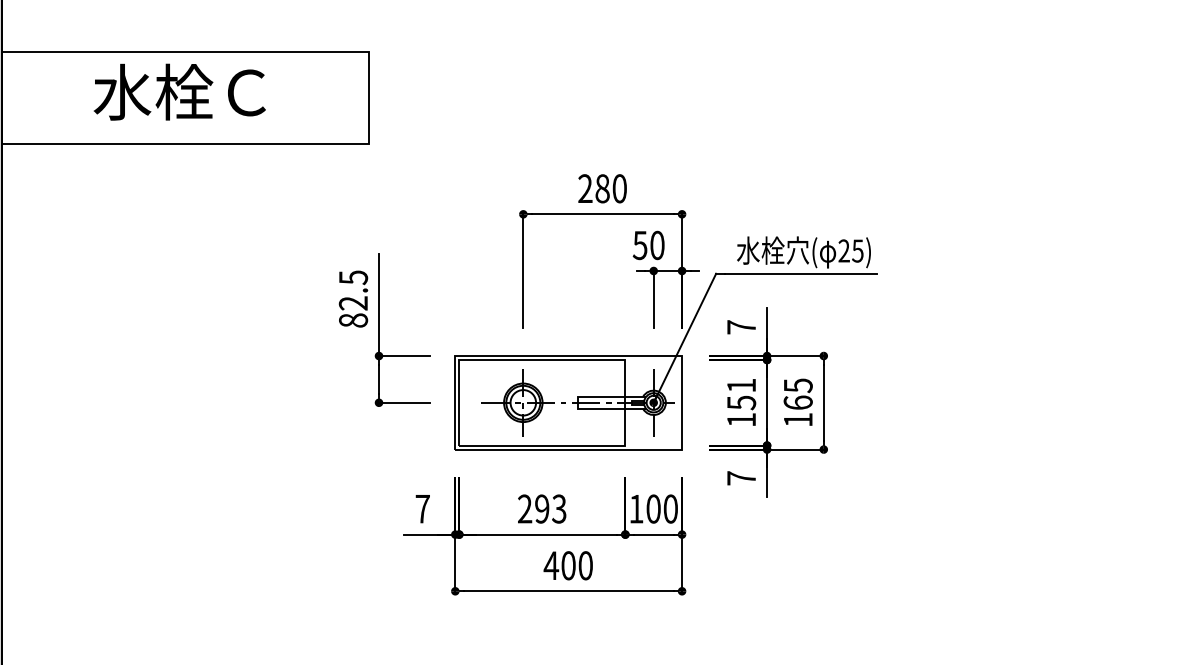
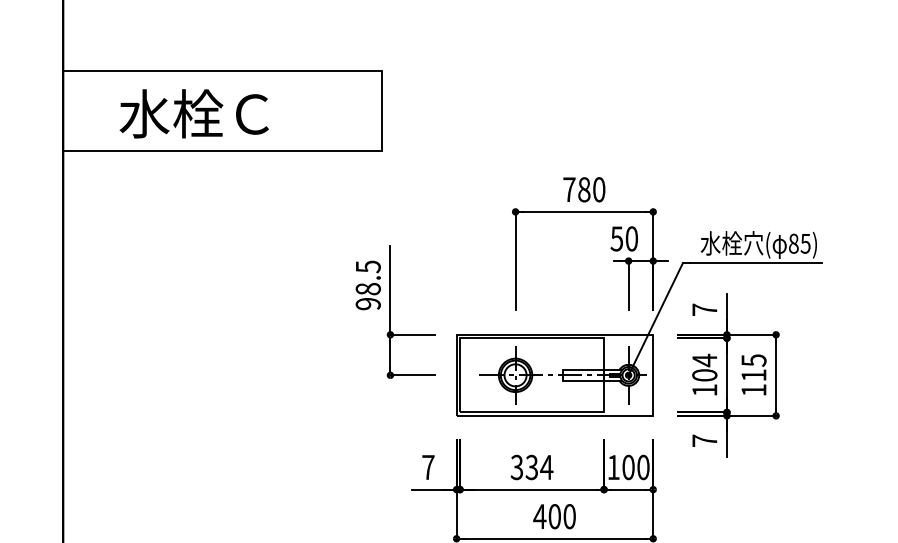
text: (179, 91) -> (194, 113), moved
text: (585, 188) -> (569, 189), 280 -> 780
text: (843, 250) -> (793, 243), 25) -> 85)
text: (353, 311) -> (368, 296), 82.5 -> 98.5
text: (741, 394) -> (704, 368), 151 -> 104
text: (797, 402) -> (753, 375), 165 -> 115
text: (542, 508) -> (532, 466), 293 -> 334

